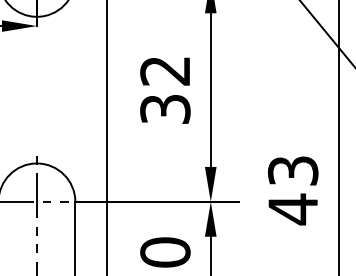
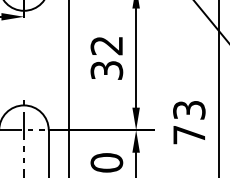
text: (293, 208) -> (189, 134), 43 -> 73

